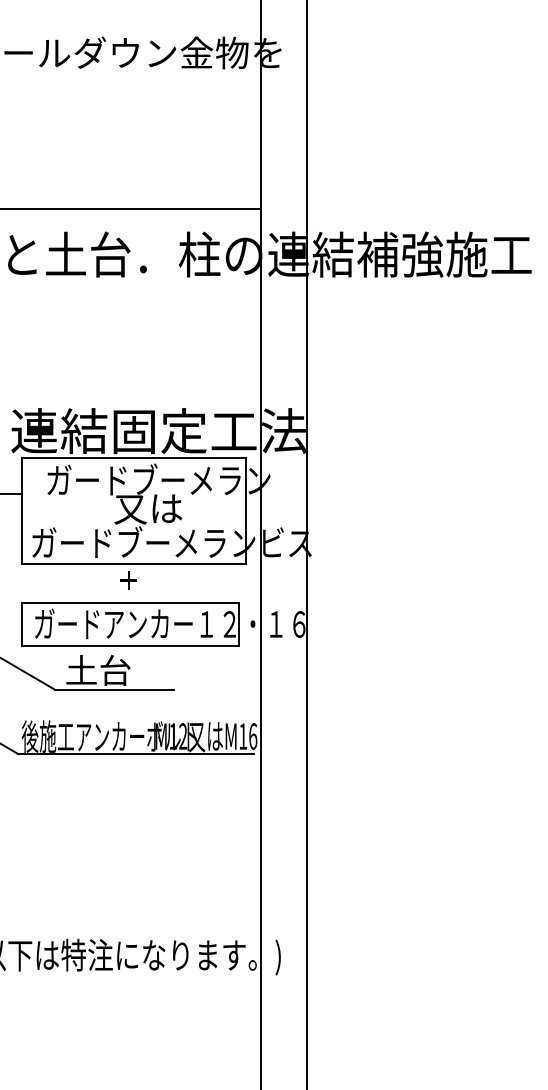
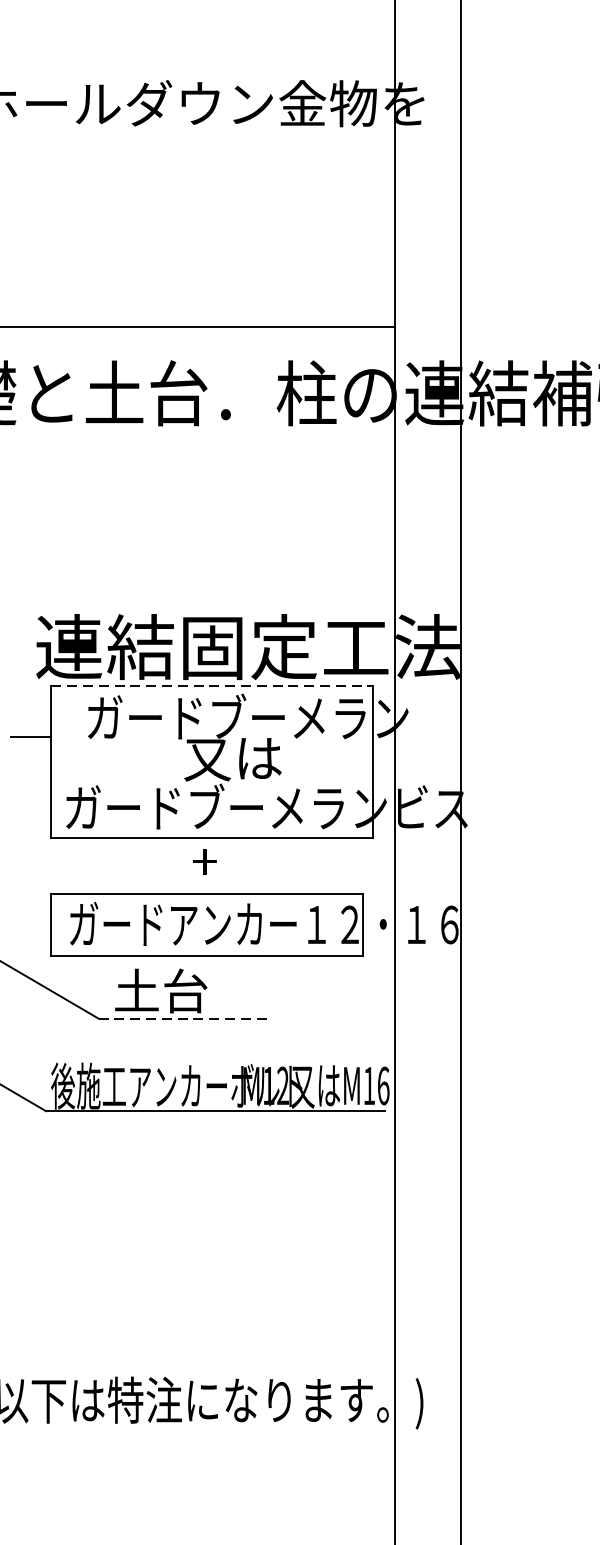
line: (134, 457) -> (213, 684), solid -> dashed
line: (114, 689) -> (184, 1018), solid -> dashed

